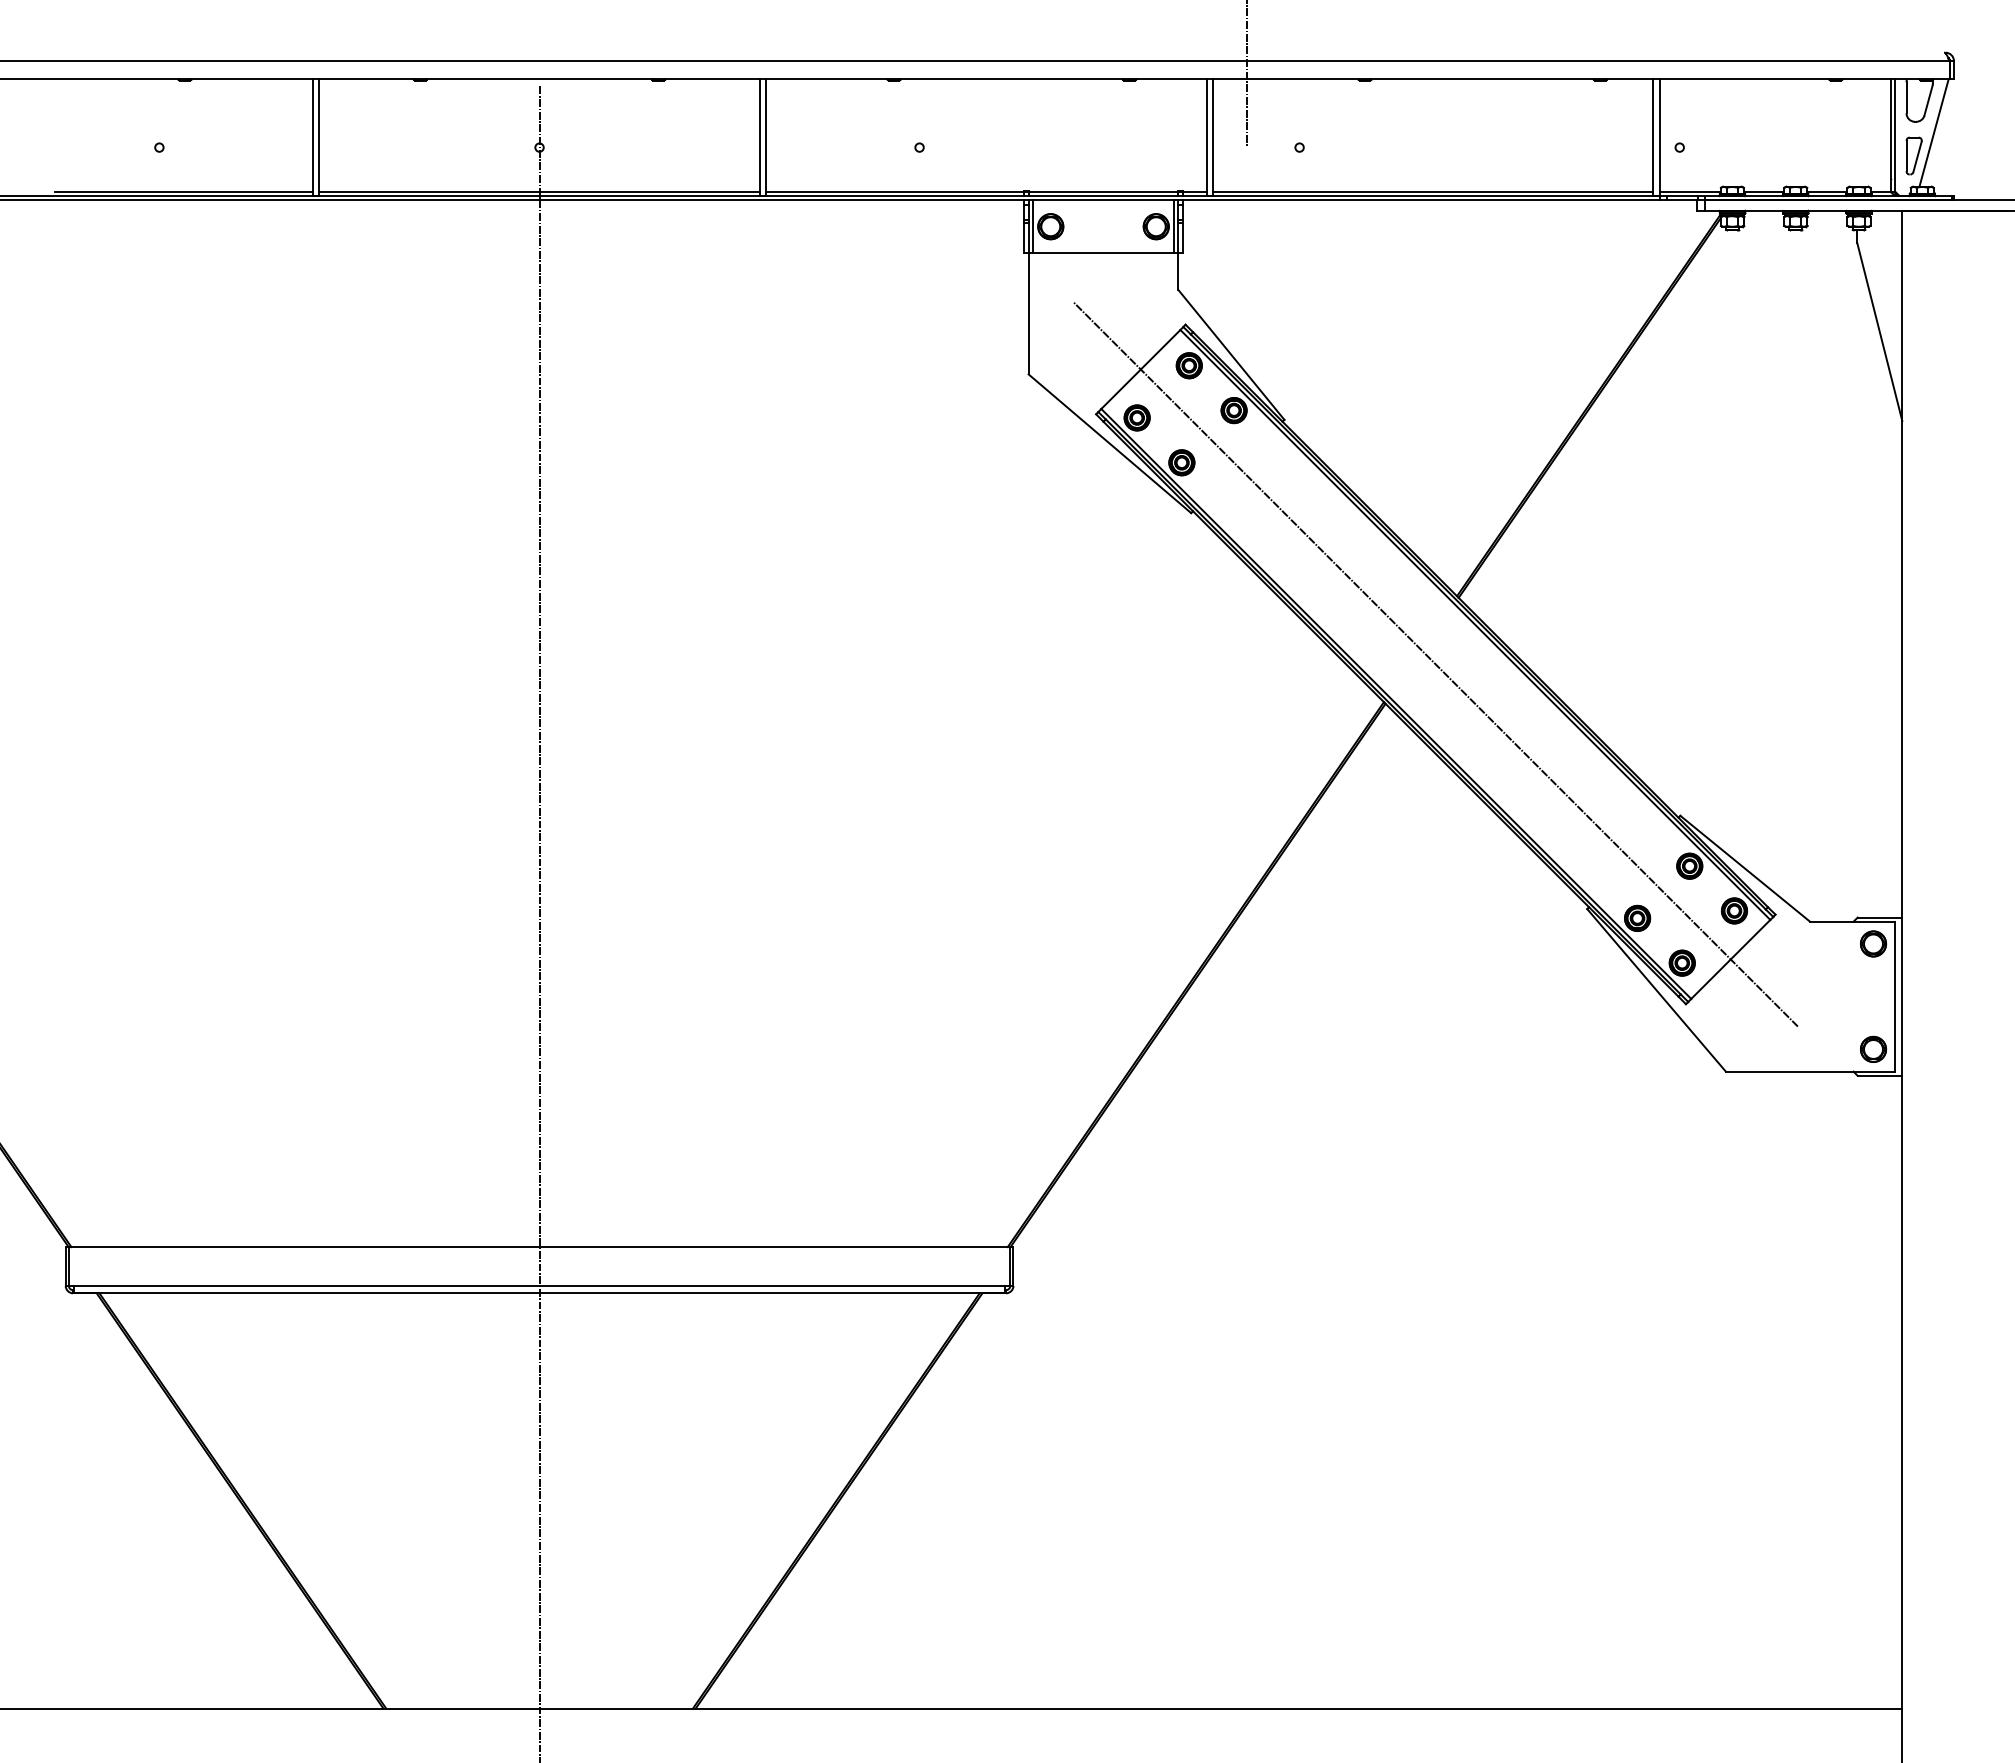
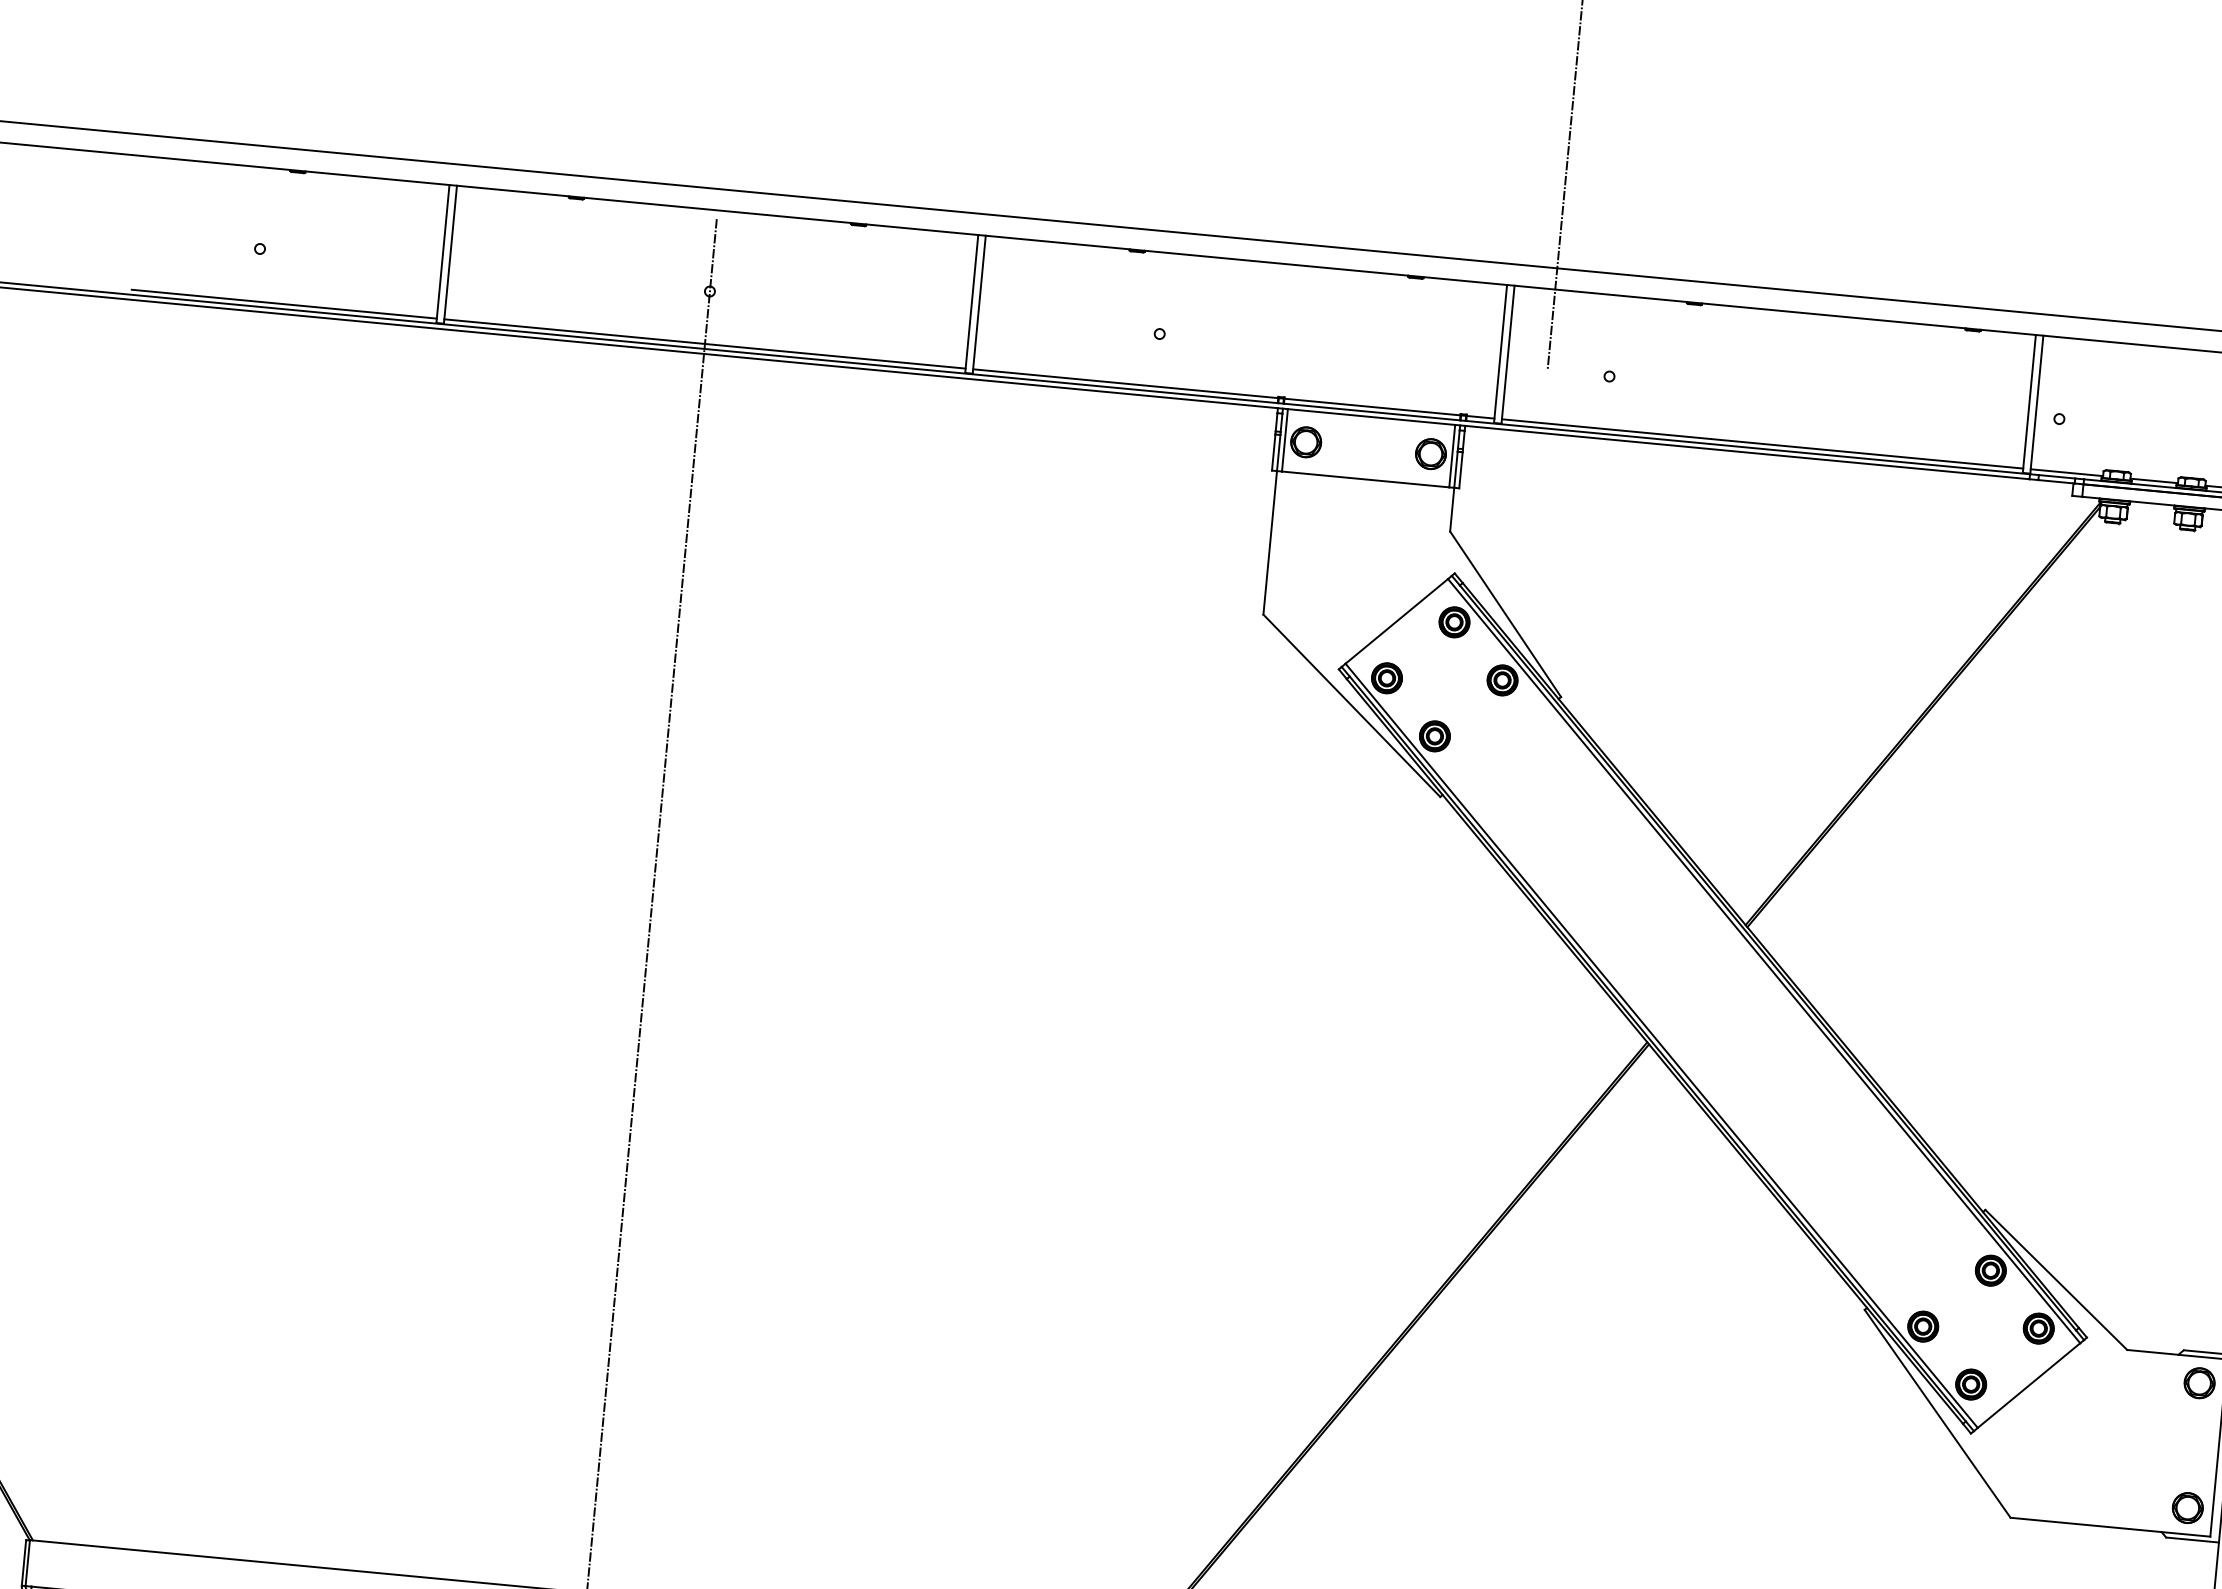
line: (1435, 664) -> (1712, 1003), removed

